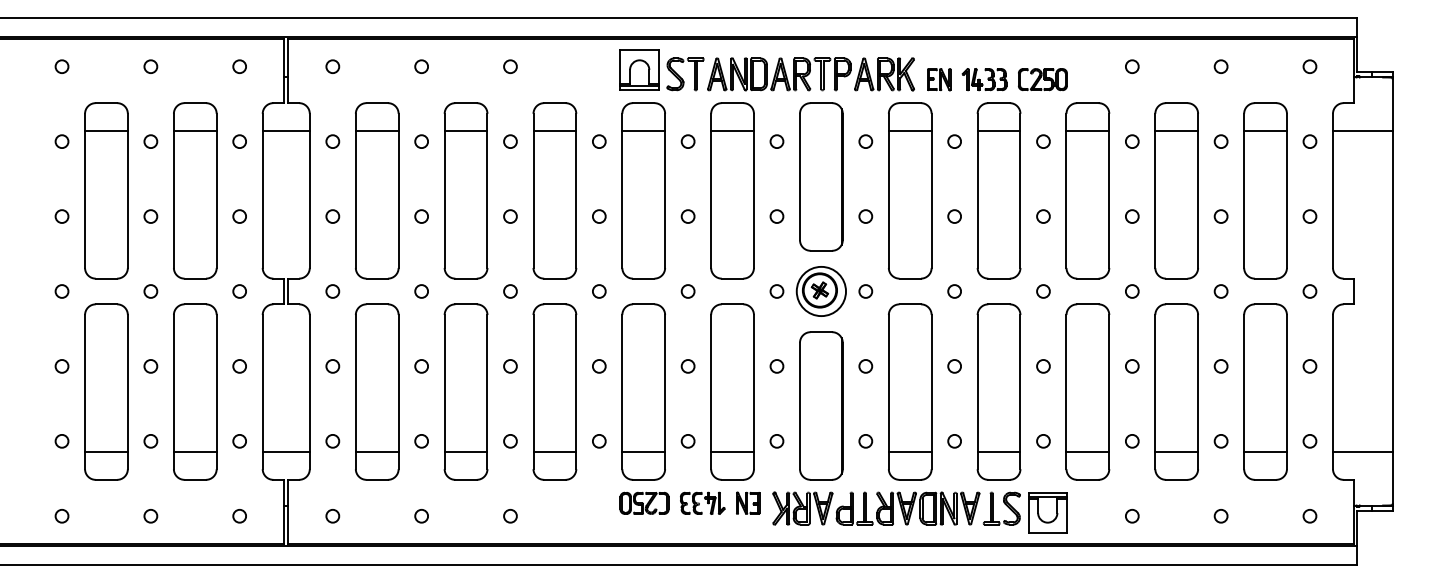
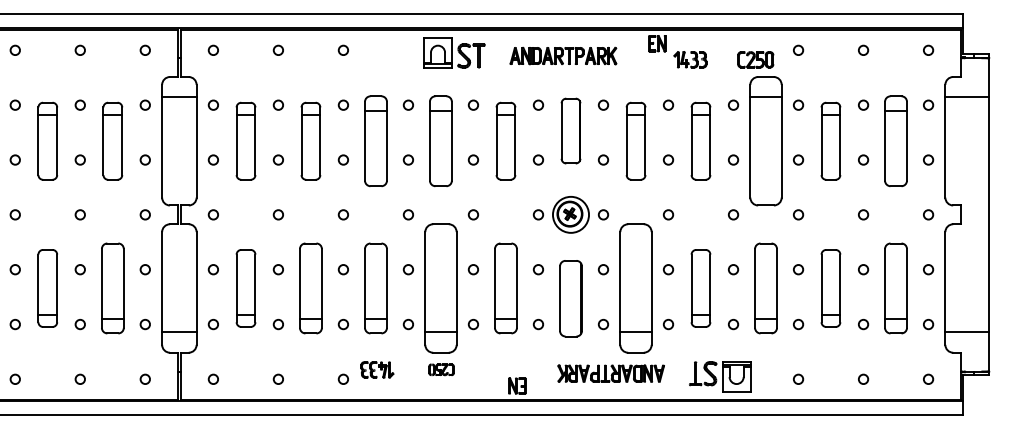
part: (810, 74) -> (563, 56), size x0.7
part: (939, 79) -> (657, 43), moved
part: (1042, 79) -> (755, 59), moved
part: (821, 176) -> (571, 130), size x0.6
part: (106, 190) -> (47, 140), size x0.6
part: (195, 190) -> (112, 140), size x0.6
part: (377, 190) -> (246, 140), size x0.6
part: (465, 190) -> (310, 140), size x0.6
part: (554, 190) -> (375, 140), size x0.7
part: (643, 190) -> (440, 140), size x0.7
part: (732, 190) -> (505, 140), size x0.6
part: (910, 190) -> (636, 140), size x0.6
part: (998, 190) -> (700, 140), size x0.6
part: (1176, 190) -> (830, 140), size x0.6
part: (1265, 190) -> (895, 140), size x0.7
part: (106, 391) -> (47, 288), size x0.6
part: (195, 391) -> (112, 288), size x0.7
part: (377, 391) -> (246, 288), size x0.6
part: (465, 391) -> (310, 288), size x0.7
part: (554, 391) -> (375, 288), size x0.7
part: (732, 391) -> (505, 288), size x0.7
part: (998, 391) -> (700, 288), size x0.6
part: (1087, 391) -> (765, 288), size x0.7
part: (1176, 391) -> (830, 288), size x0.6
part: (1265, 391) -> (895, 288), size x0.7
part: (821, 405) -> (571, 298), size x0.7
part: (644, 502) -> (441, 369), size x0.7
part: (702, 502) -> (377, 369), moved
part: (748, 502) -> (517, 385), moved
part: (876, 508) -> (611, 373), size x0.7

